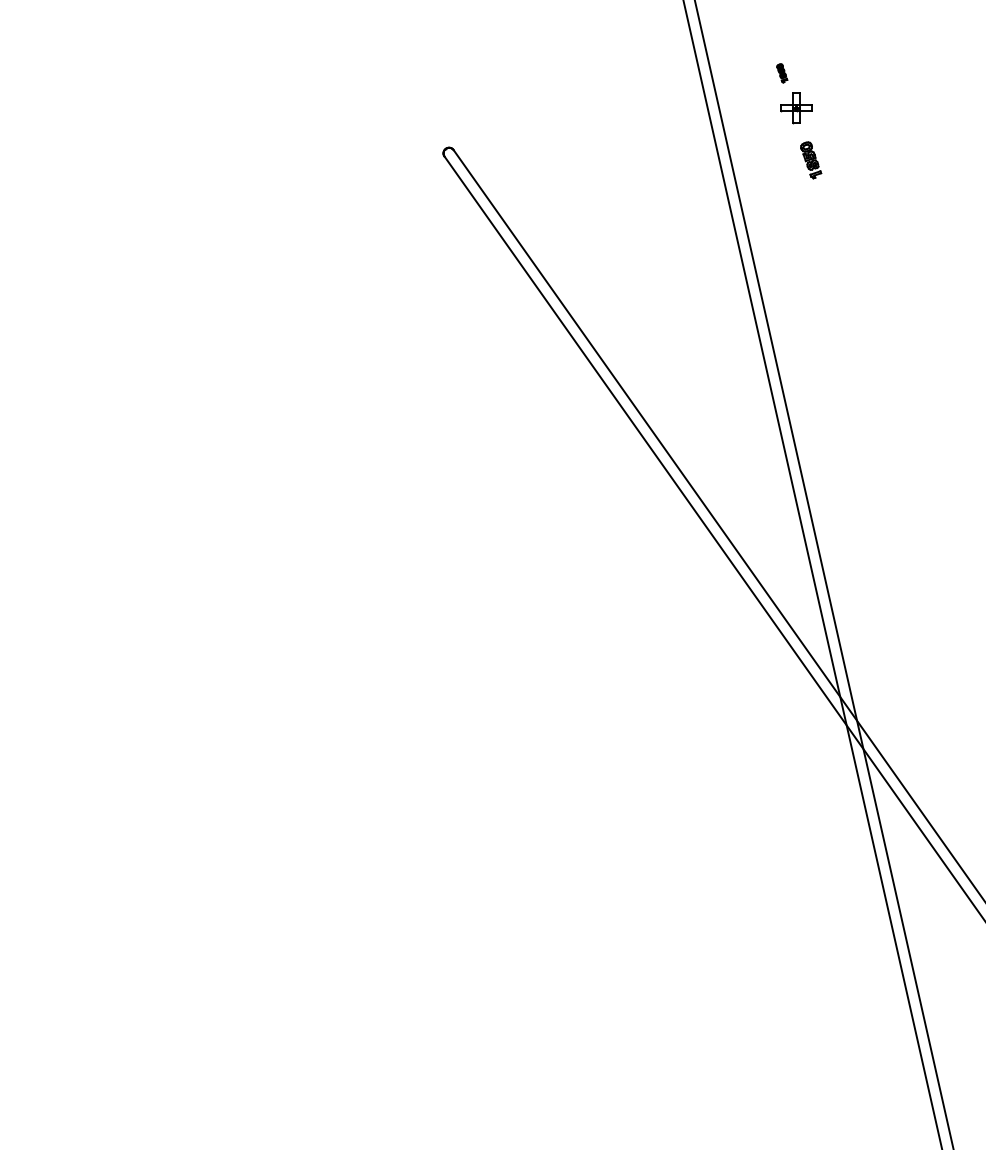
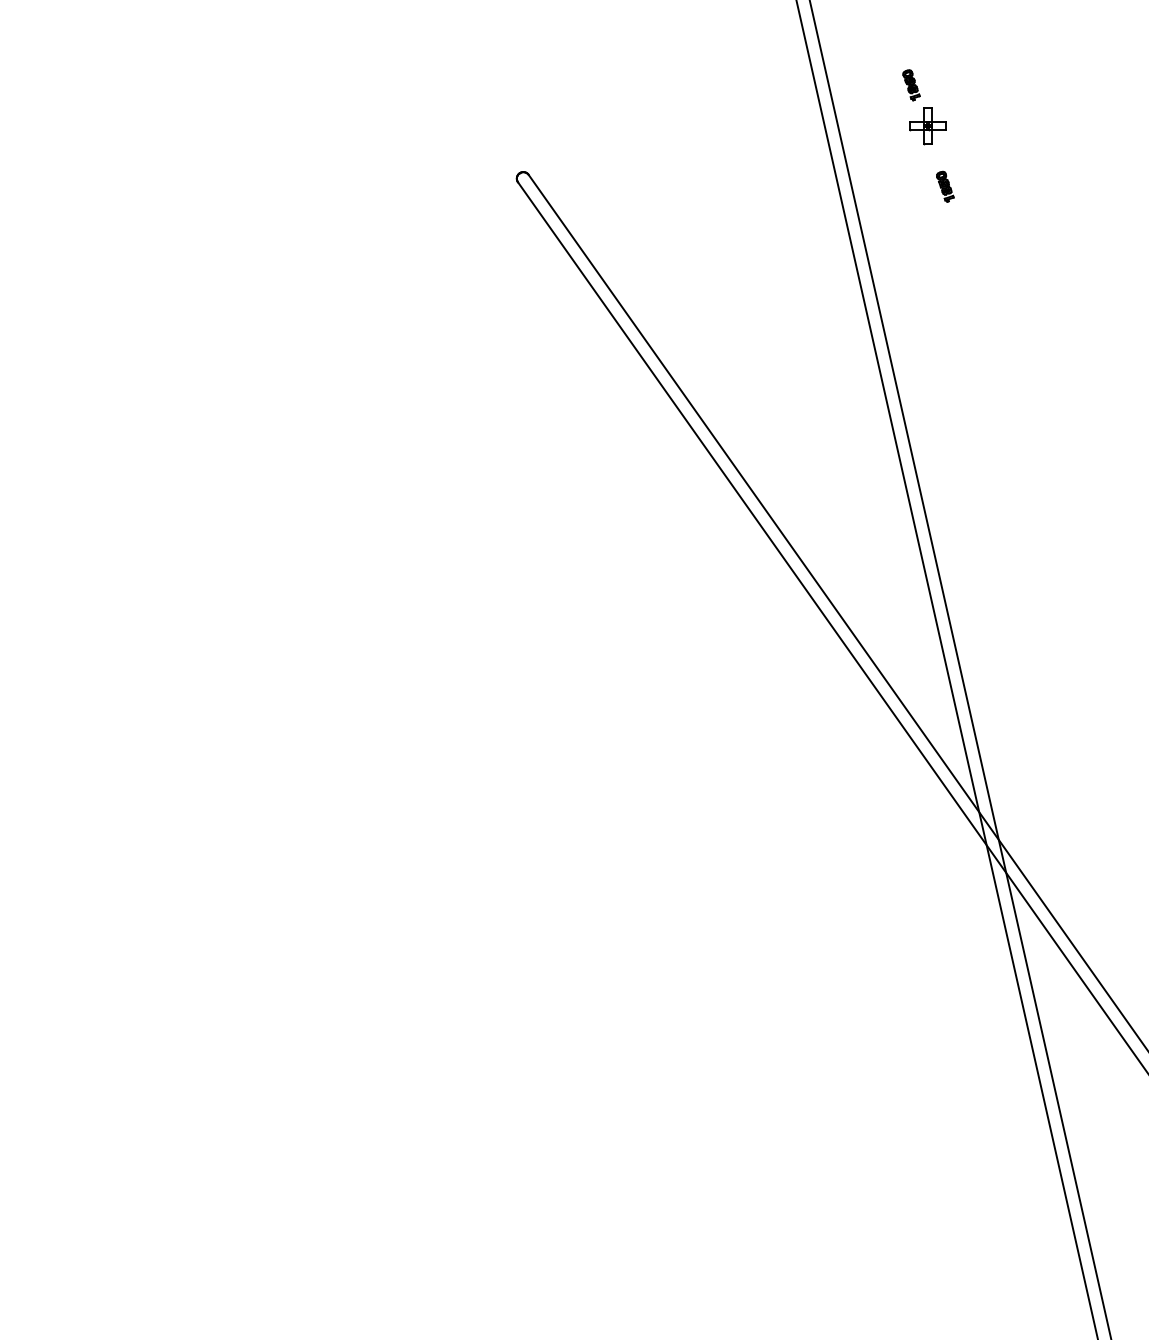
part: (782, 73) -> (911, 85), size x1.43
part: (811, 160) -> (945, 186), size x0.71

